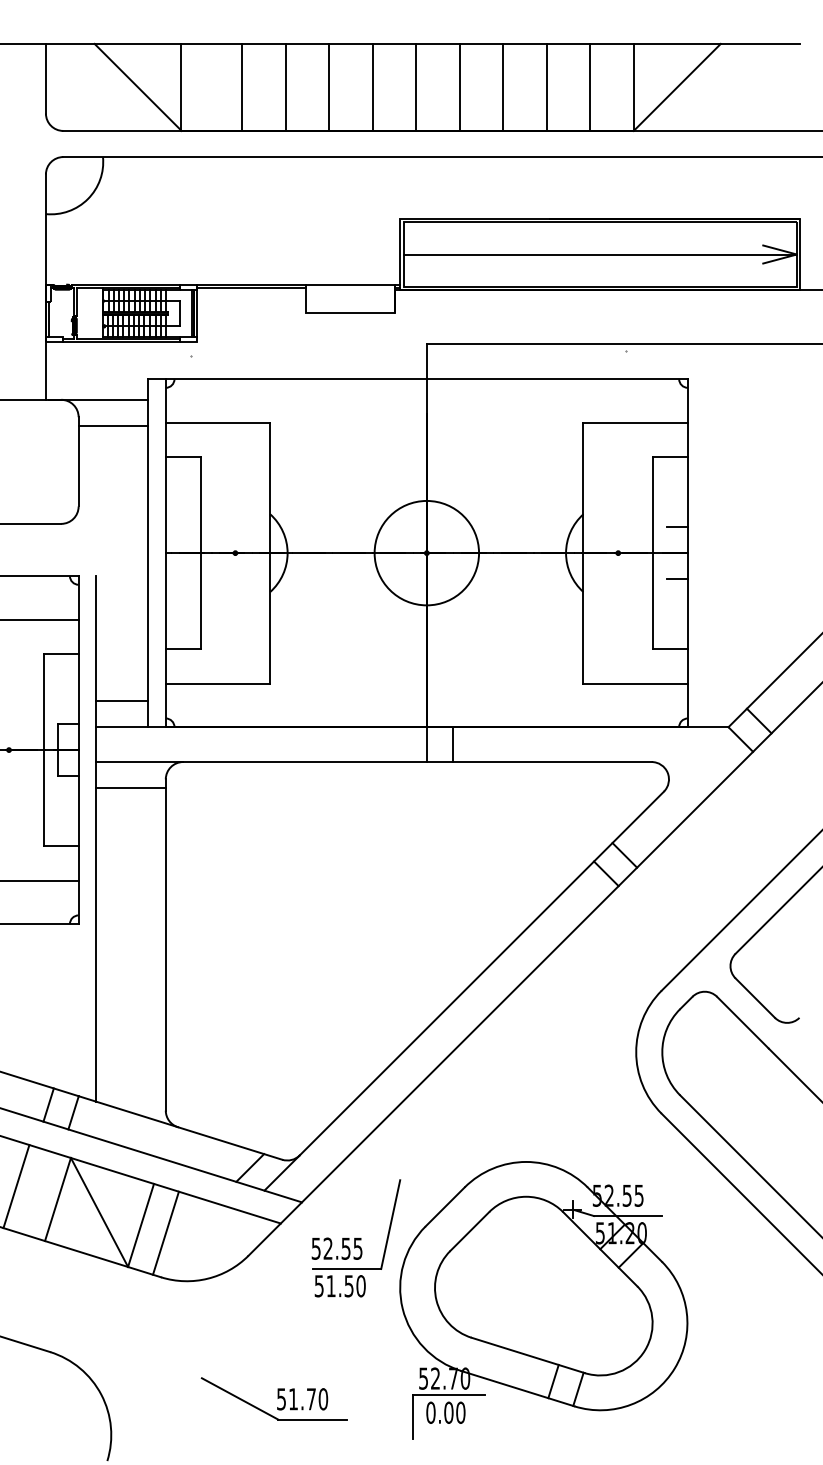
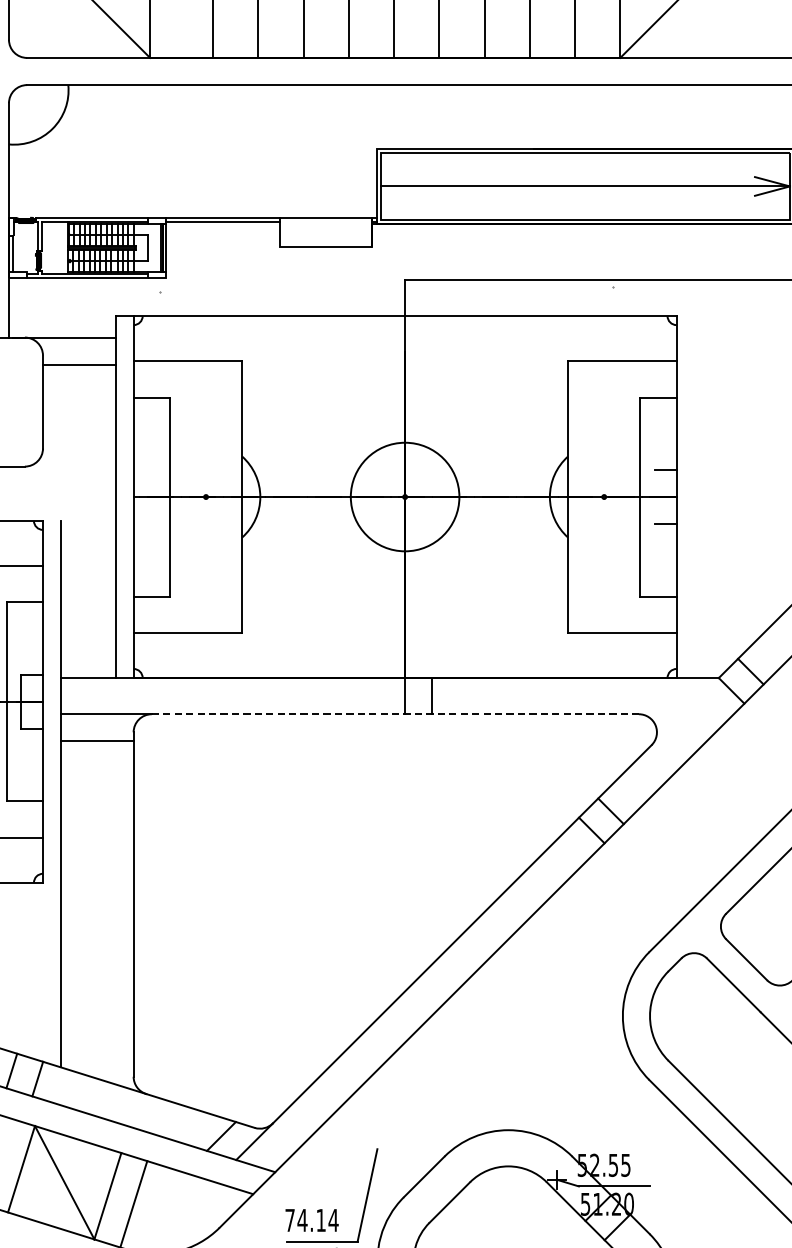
line: (122, 701) -> (88, 651), removed
line: (417, 762) -> (395, 714), solid -> dashed
text: (336, 1248) -> (311, 1220), 52.55 -> 74.14

